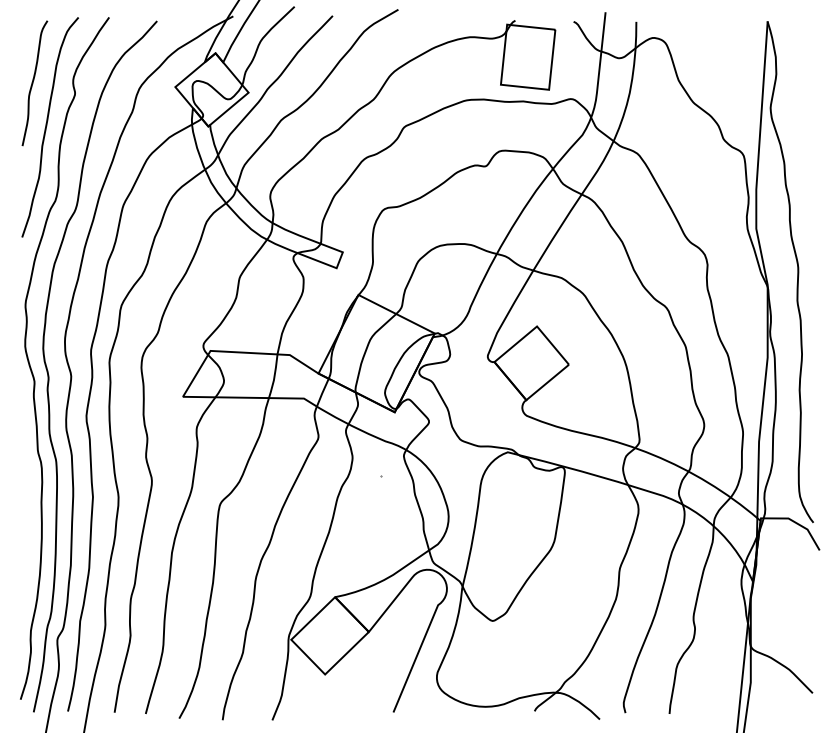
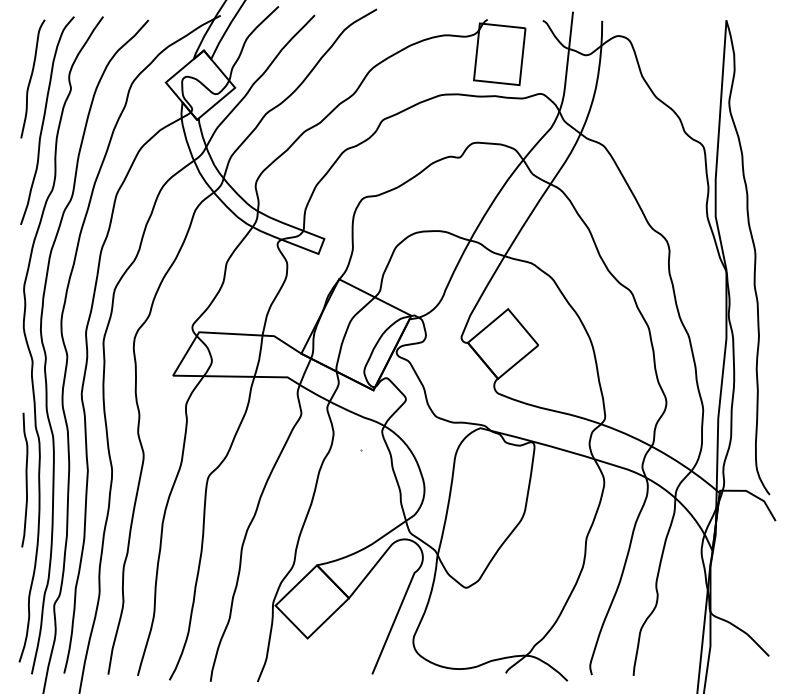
curve: (27, 506) -> (25, 479), added

